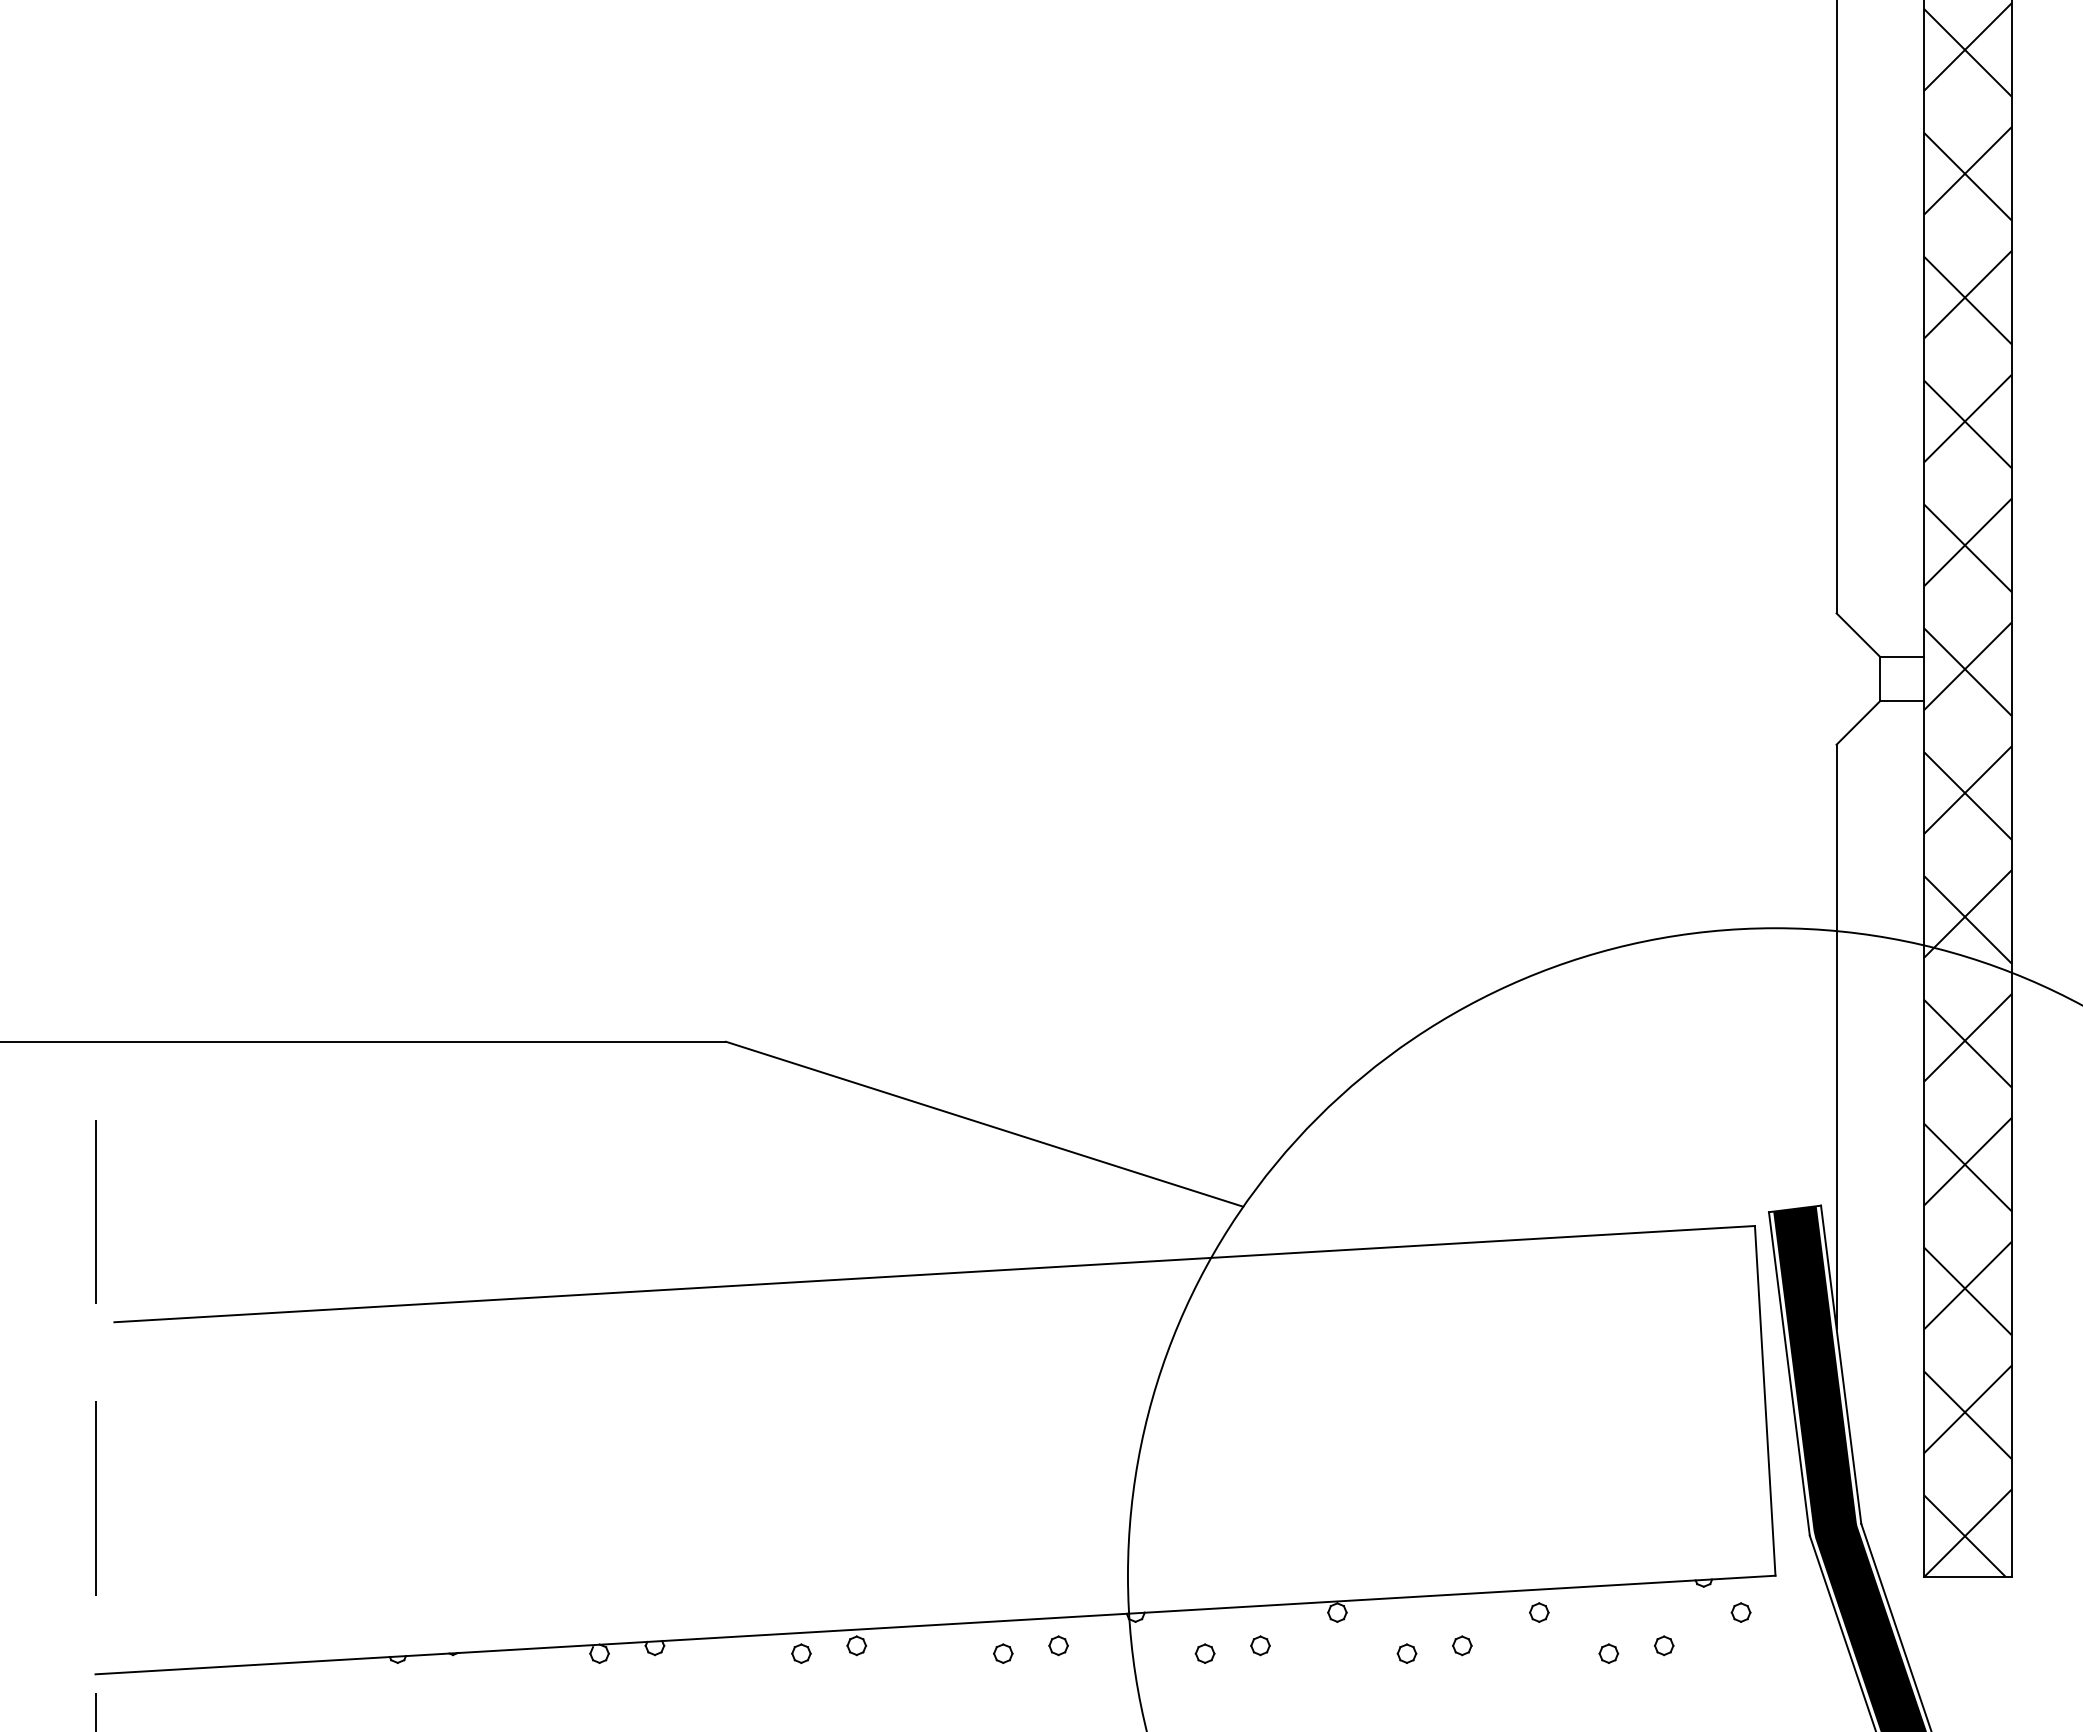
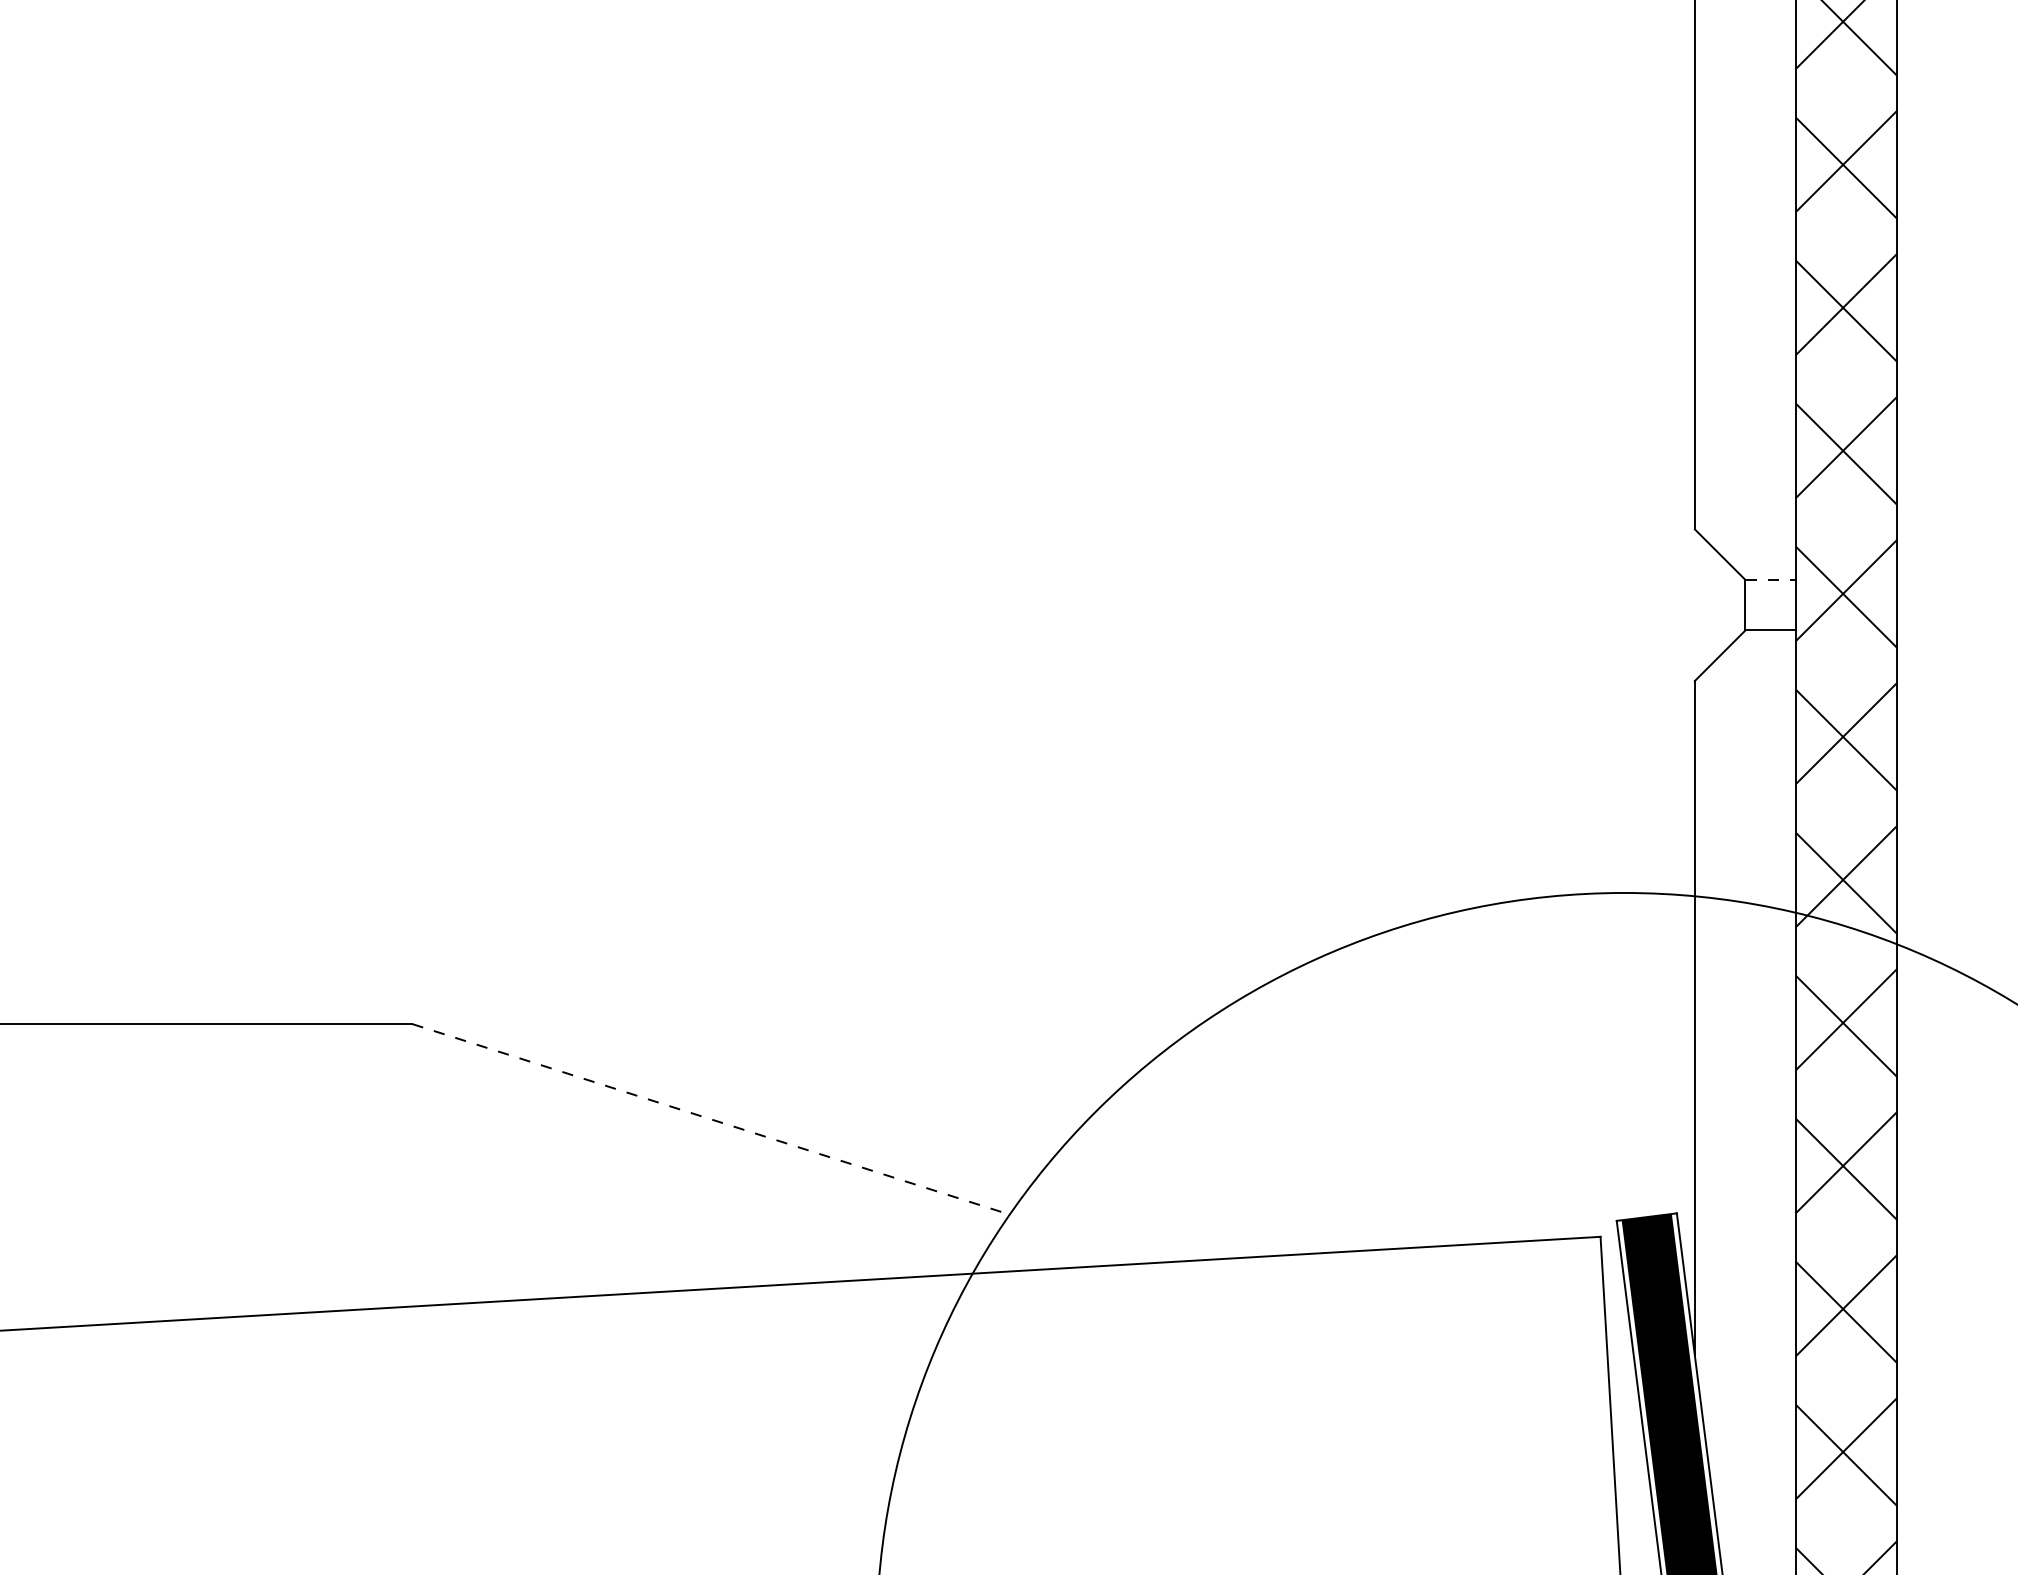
line: (1902, 657) -> (1770, 580), solid -> dashed
line: (985, 1124) -> (712, 1119), solid -> dashed

